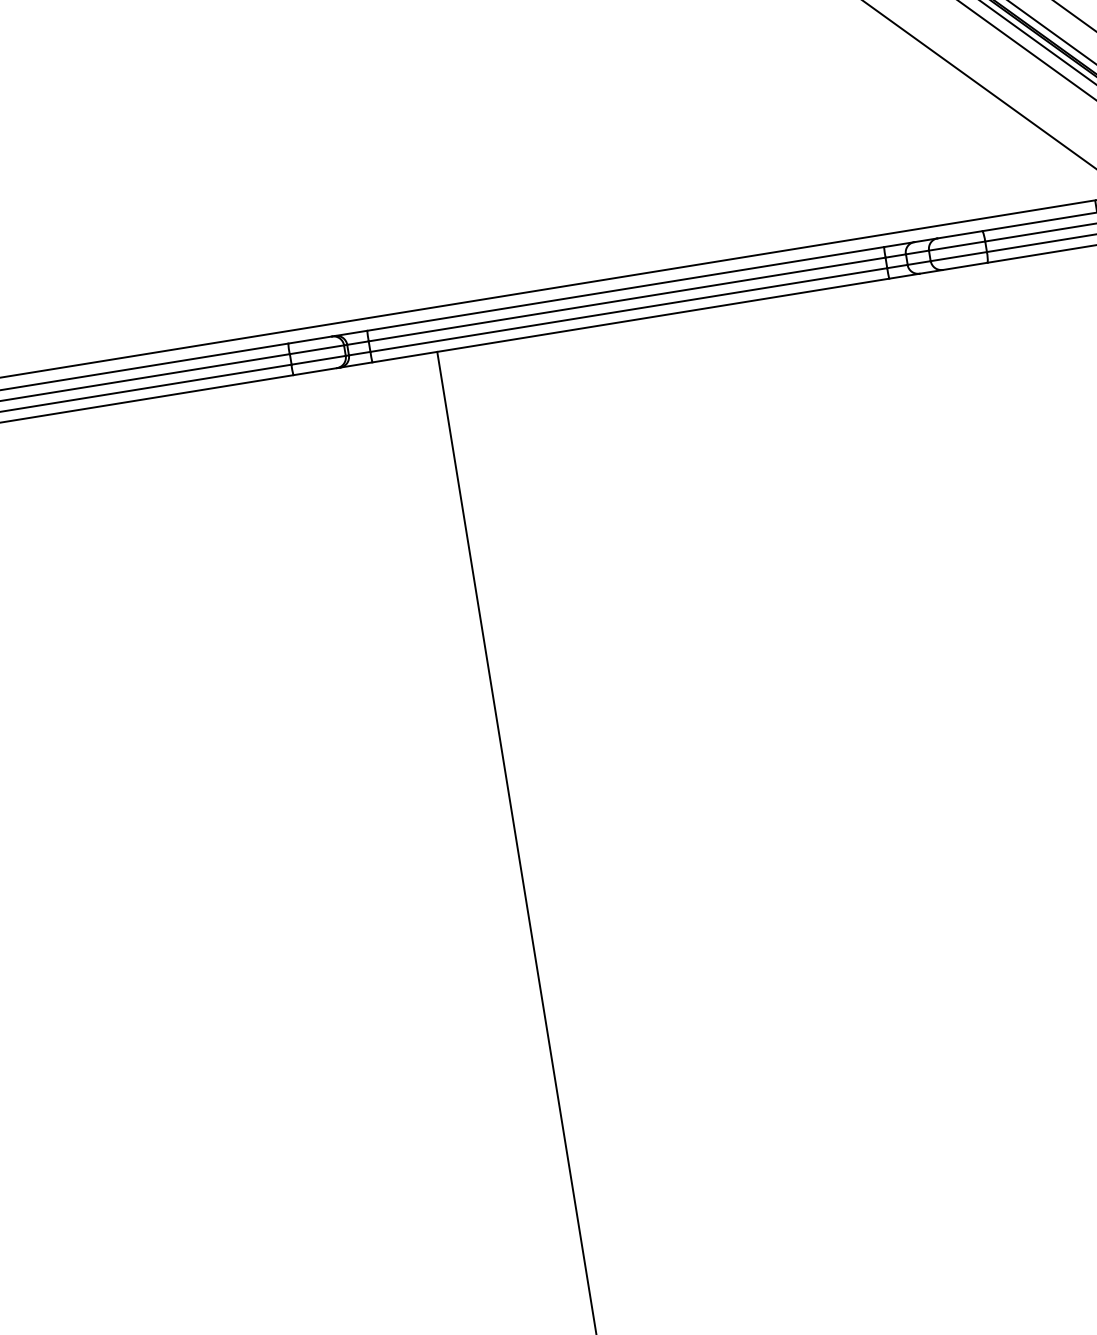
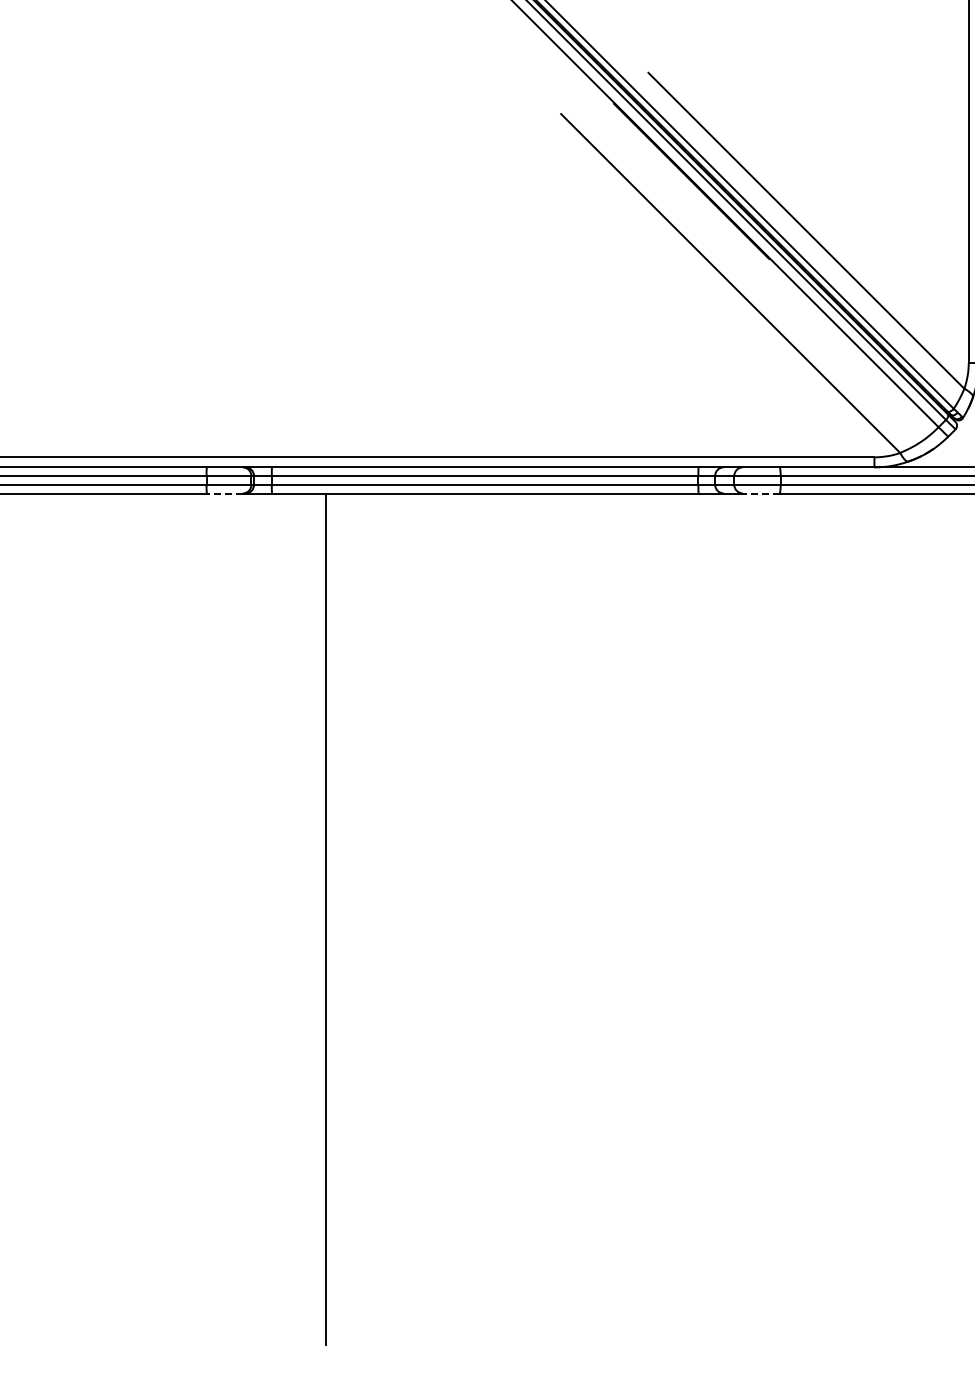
line: (965, 266) -> (761, 493), solid -> dashed
line: (314, 371) -> (224, 493), solid -> dashed

